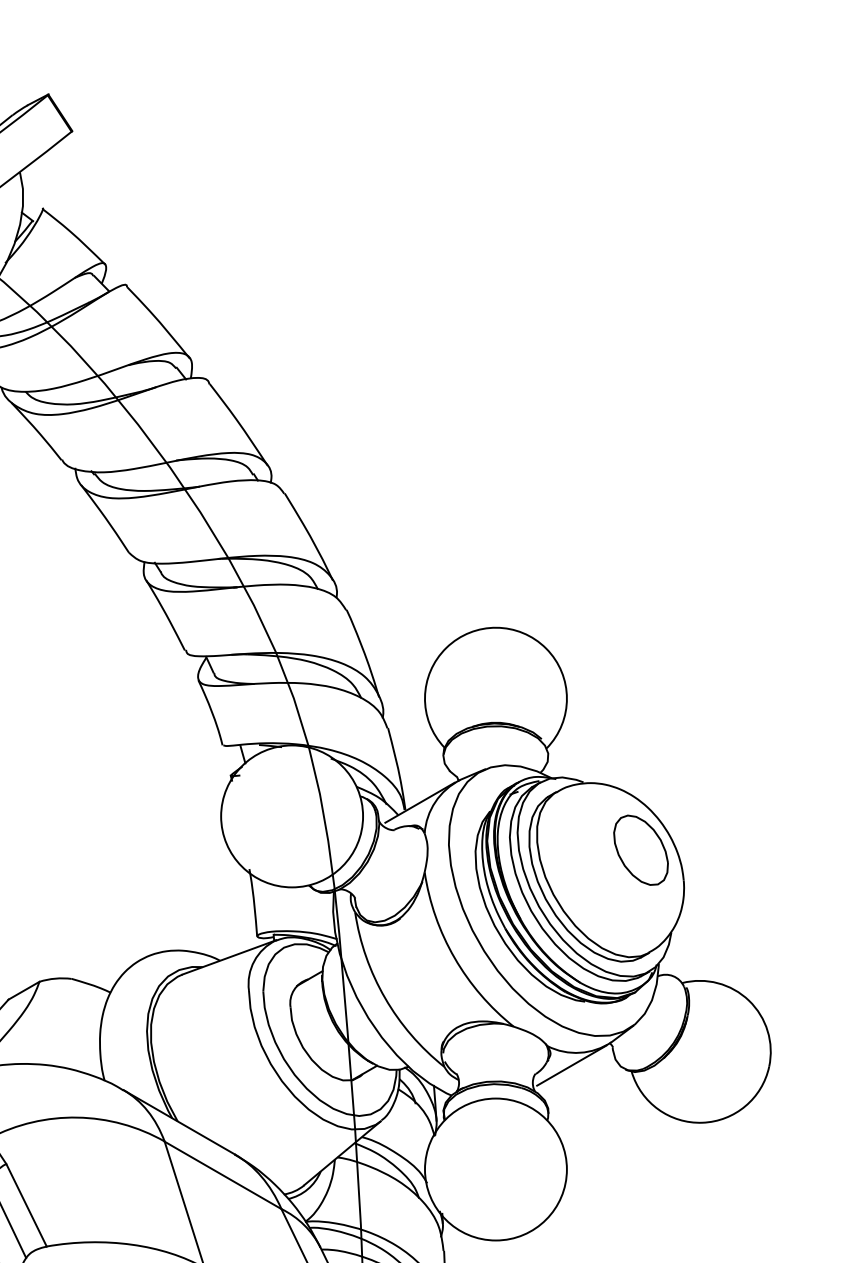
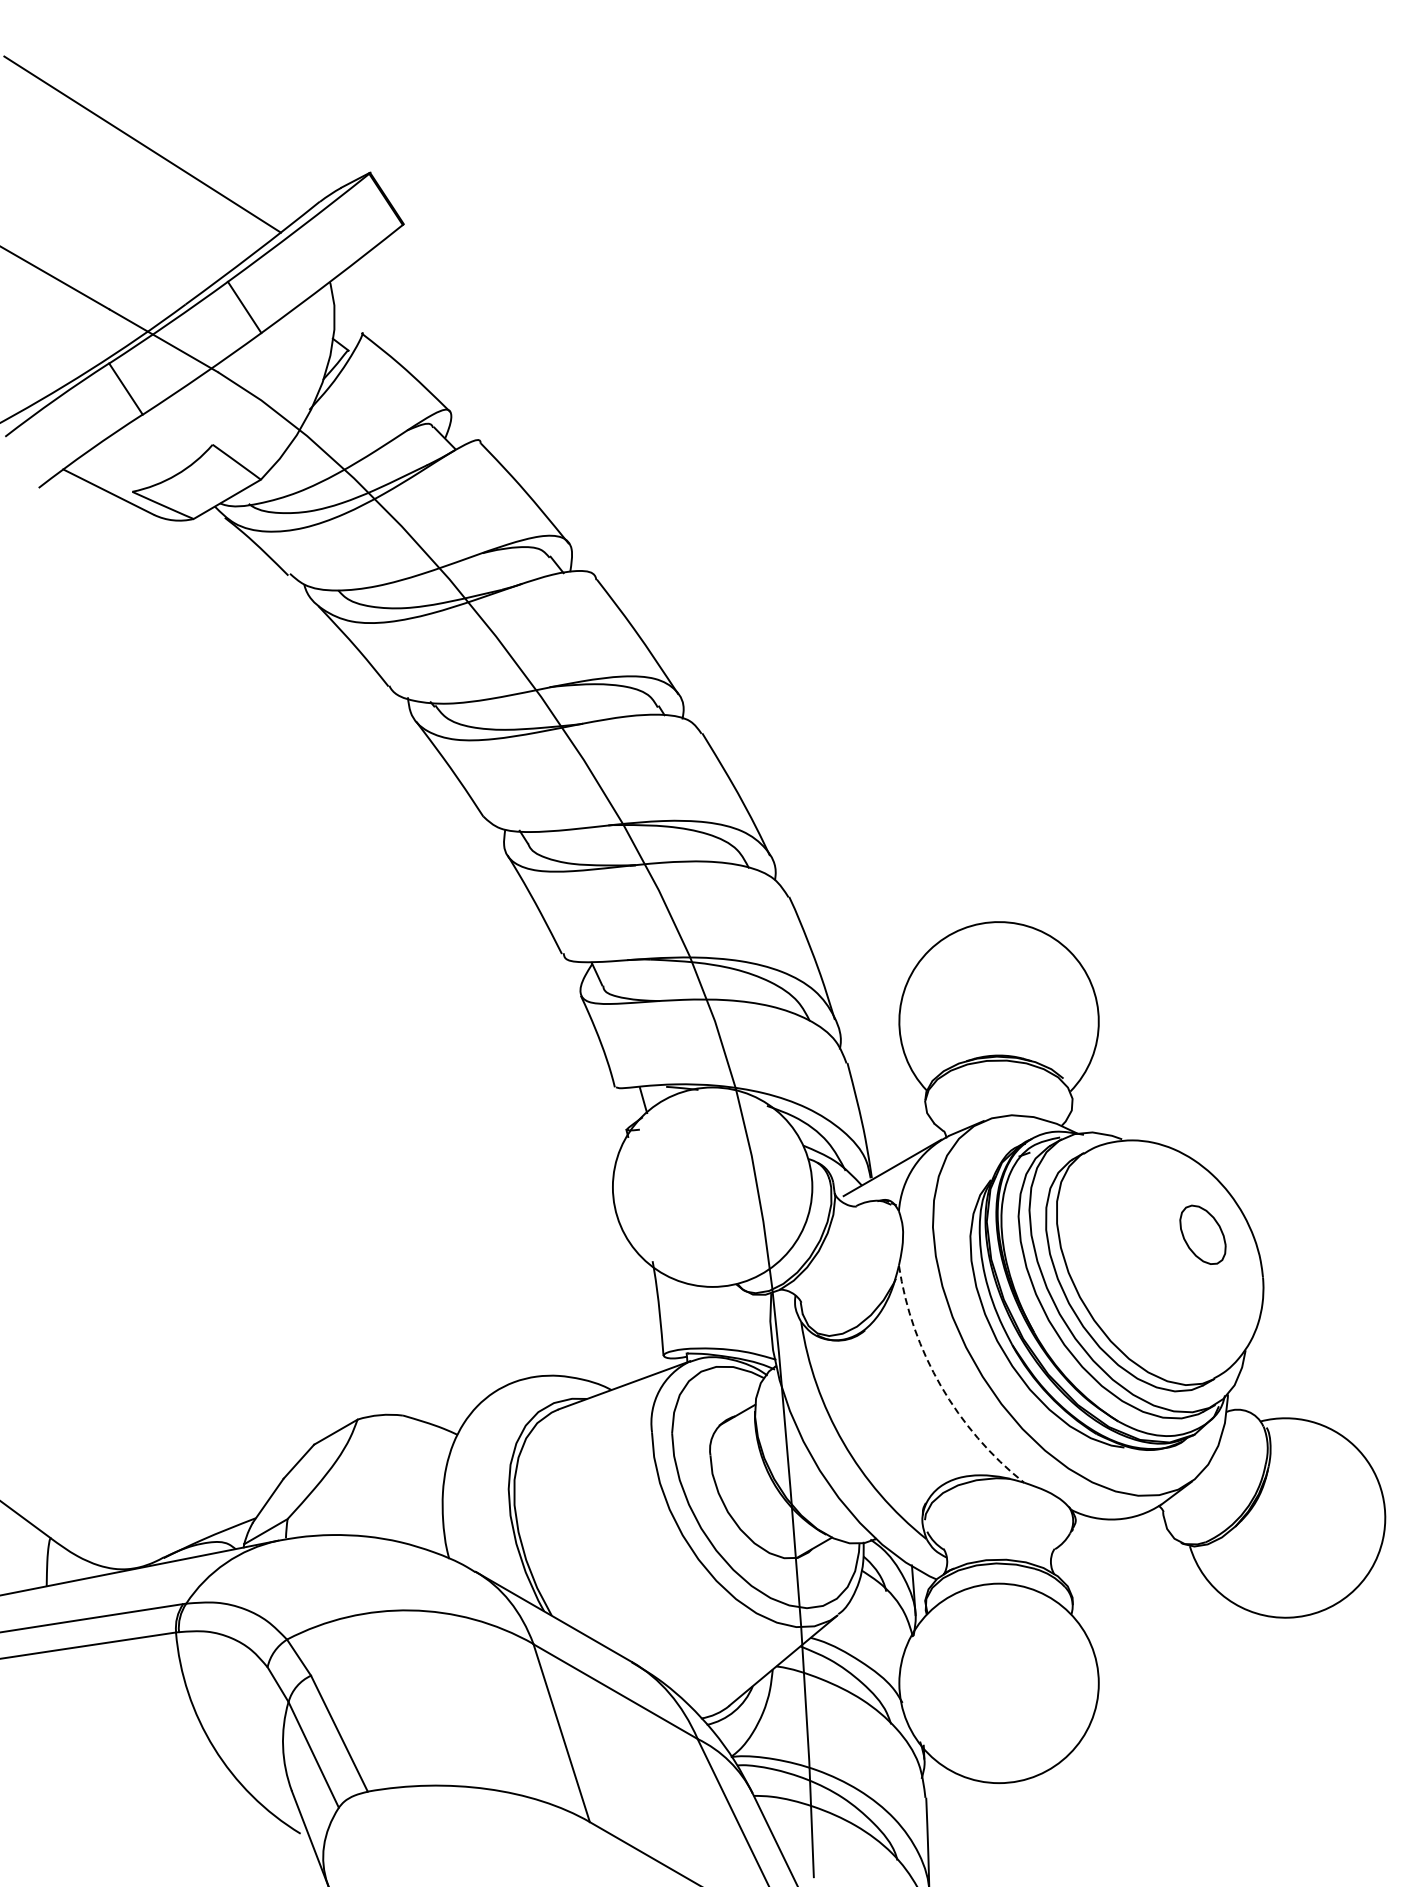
part: (640, 850) -> (1202, 1234), size x0.6
arc: (454, 958) -> (941, 1386), solid -> dashed
line: (571, 1065) -> (1105, 1537), removed

